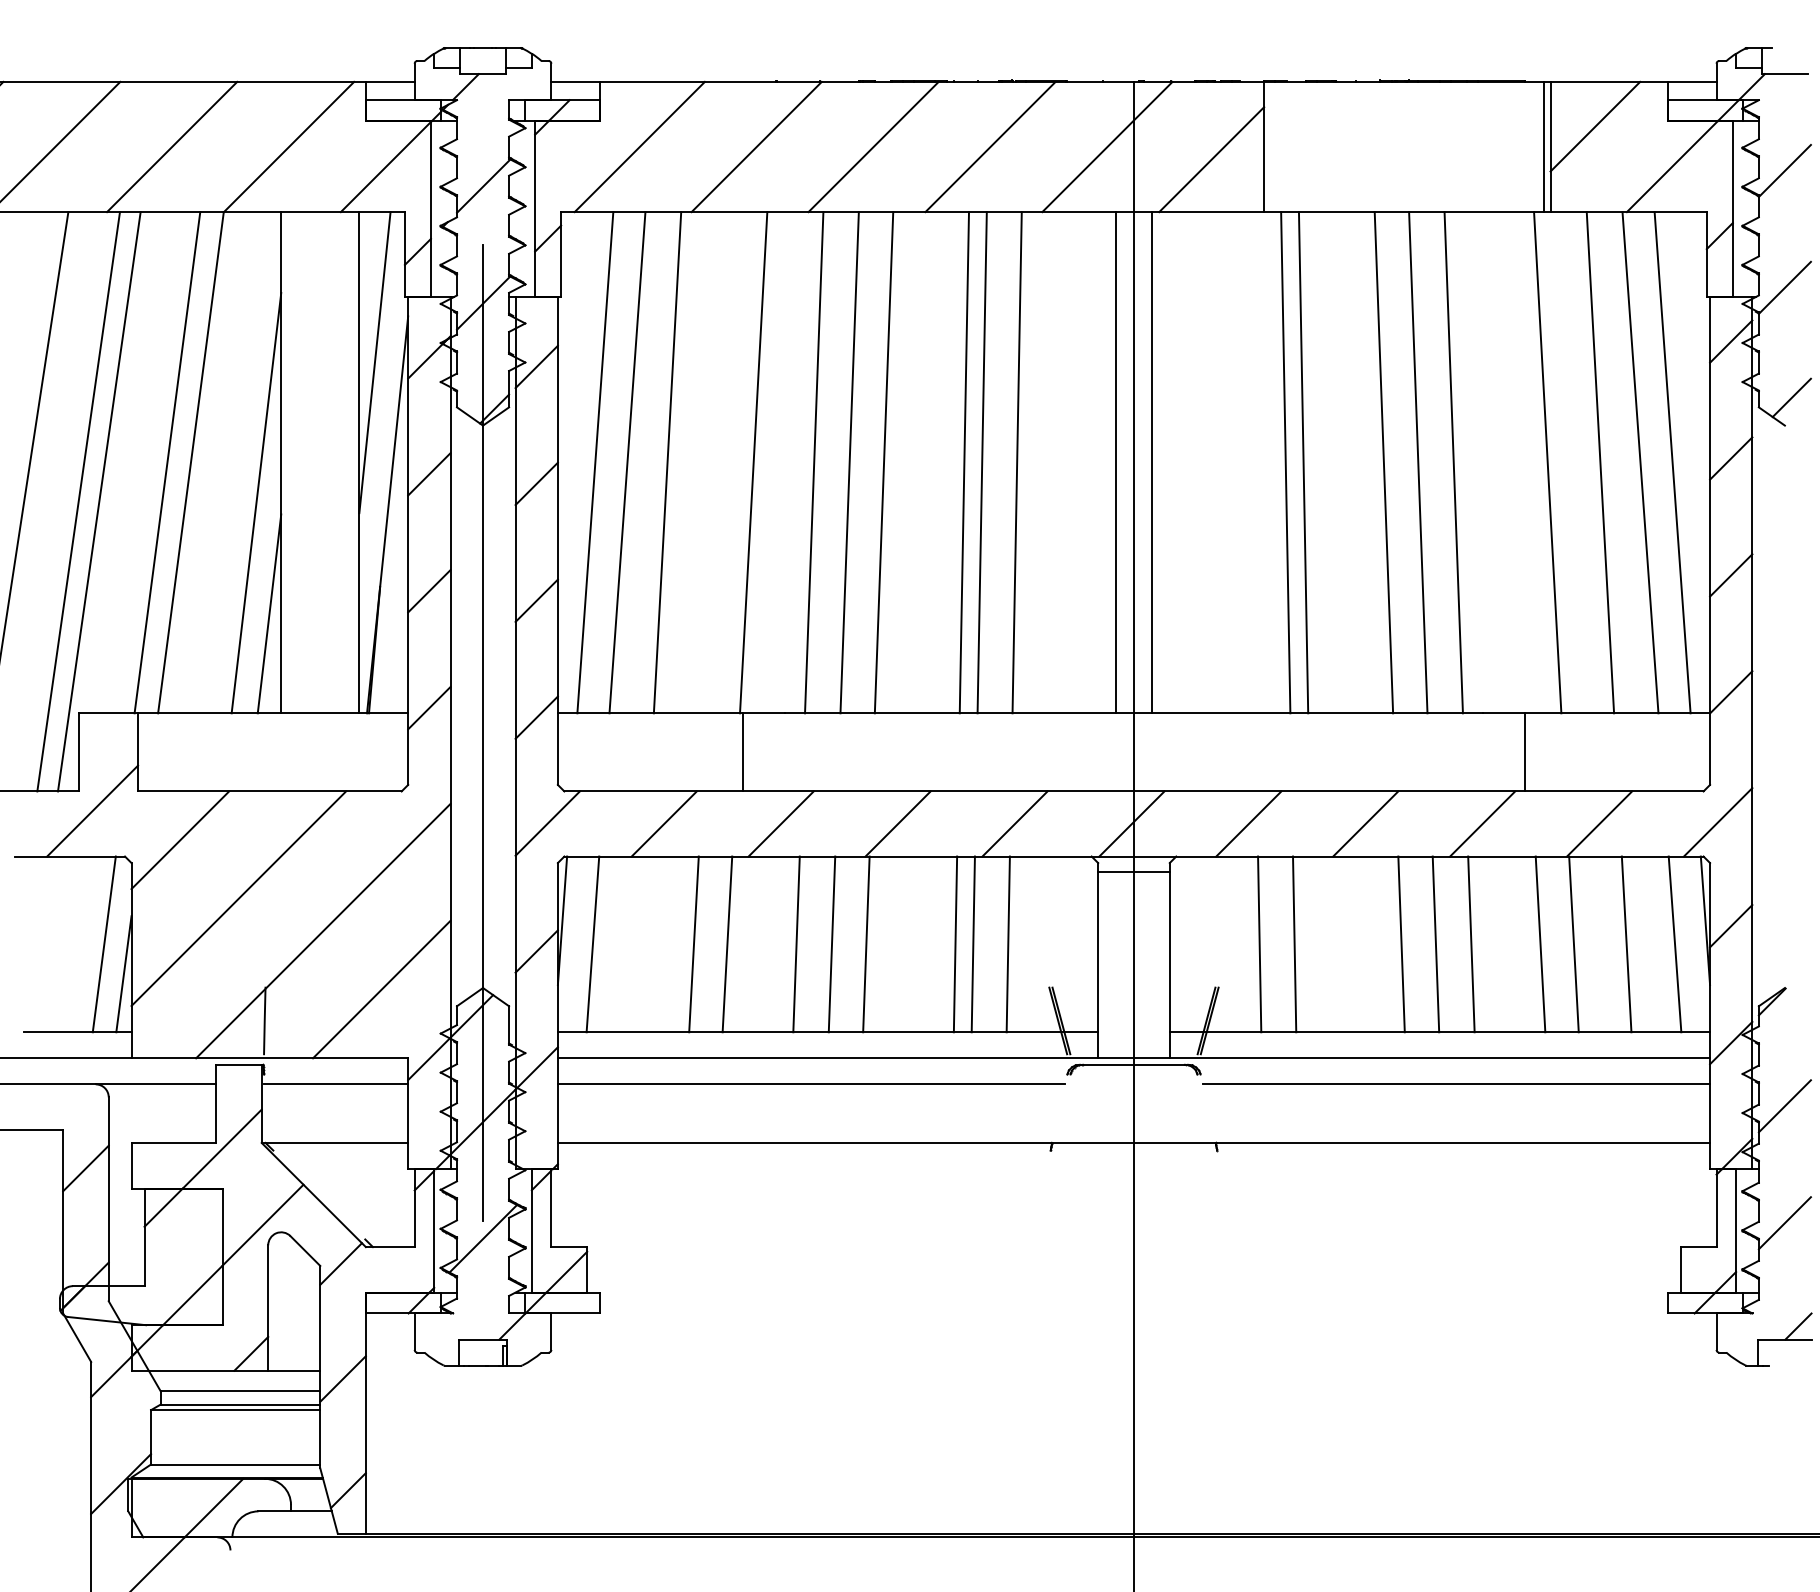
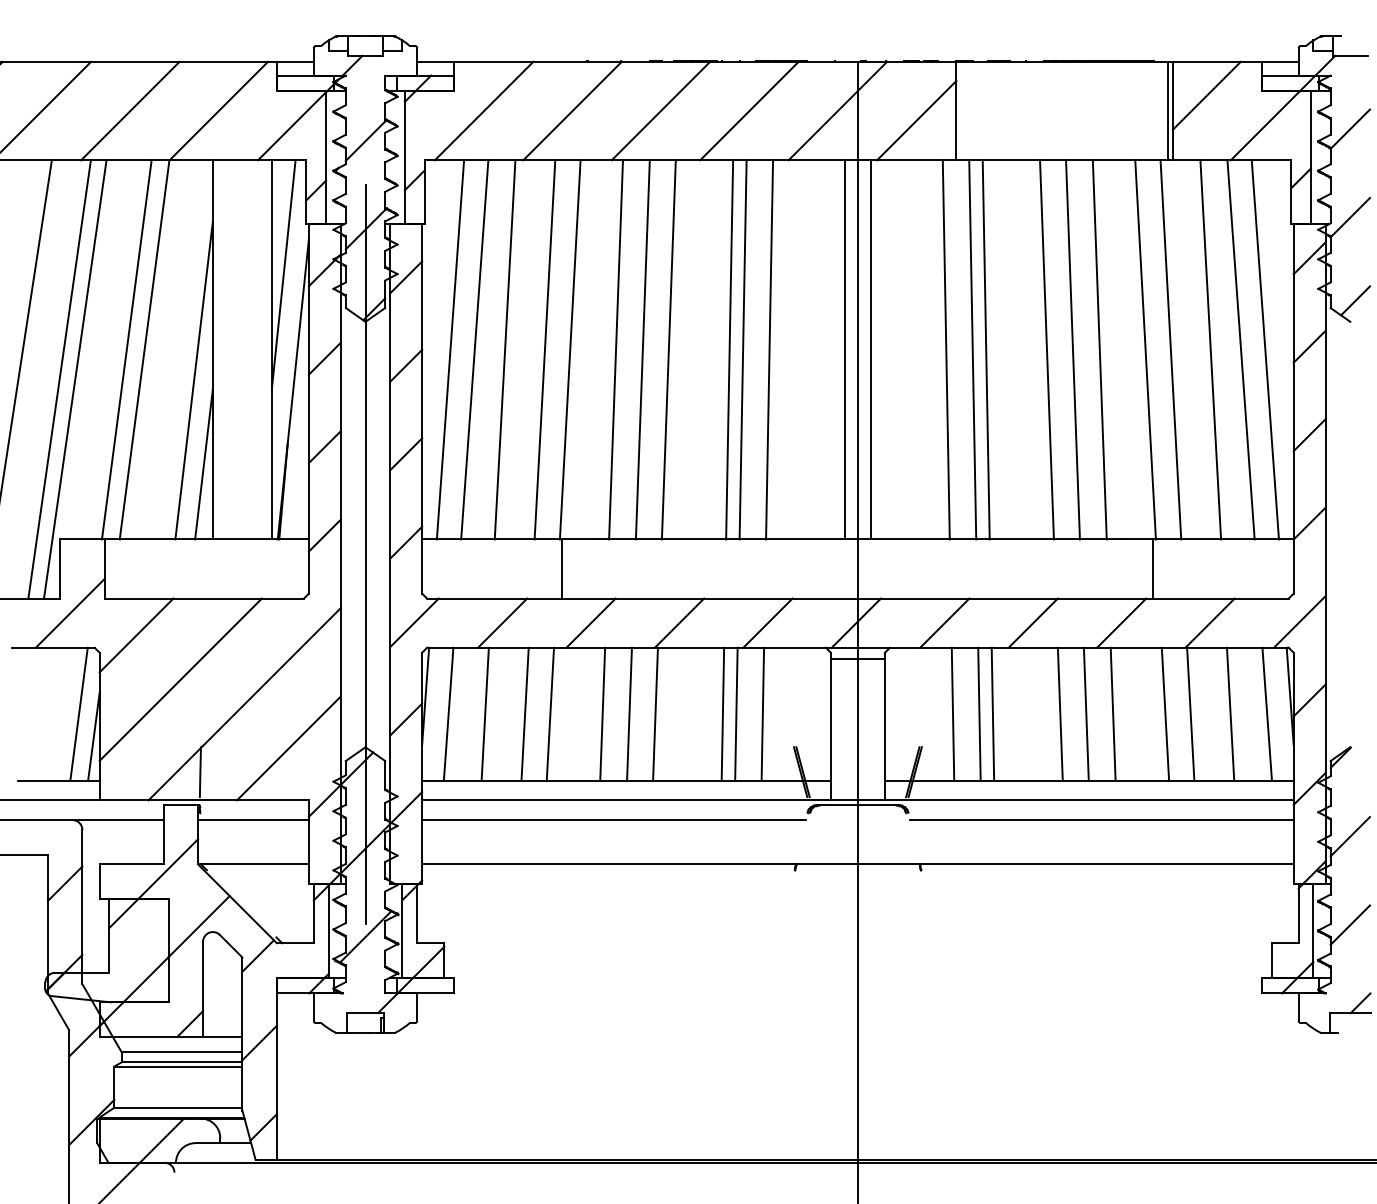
line: (719, 462) -> (544, 349), added
line: (1249, 462) -> (945, 349), added
line: (1514, 462) -> (1145, 349), added
line: (640, 943) -> (484, 713), added
line: (1311, 943) -> (992, 713), added

